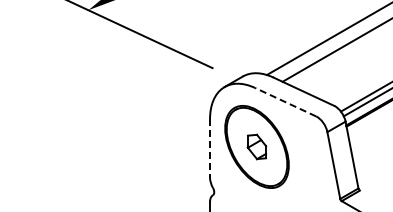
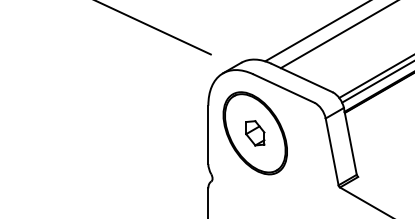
line: (286, 102) -> (284, 88), dashed -> solid
line: (210, 149) -> (208, 135), dashed -> solid

